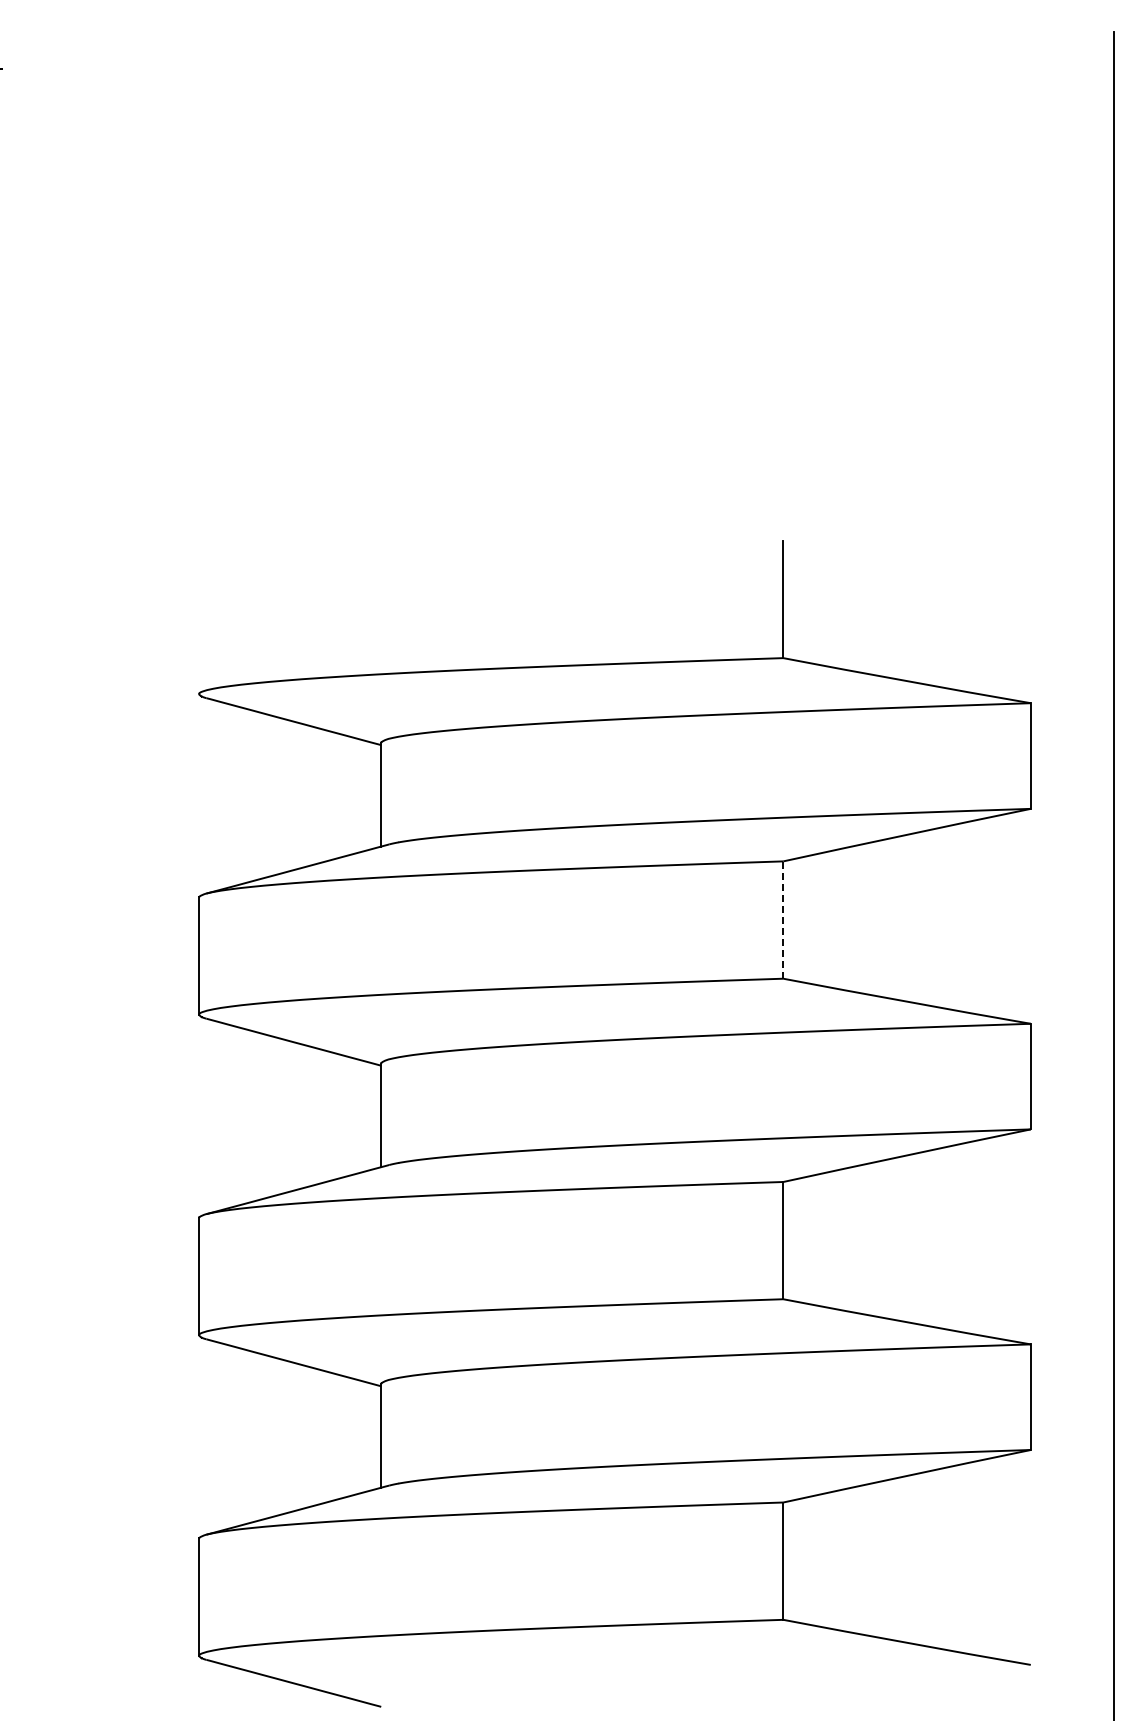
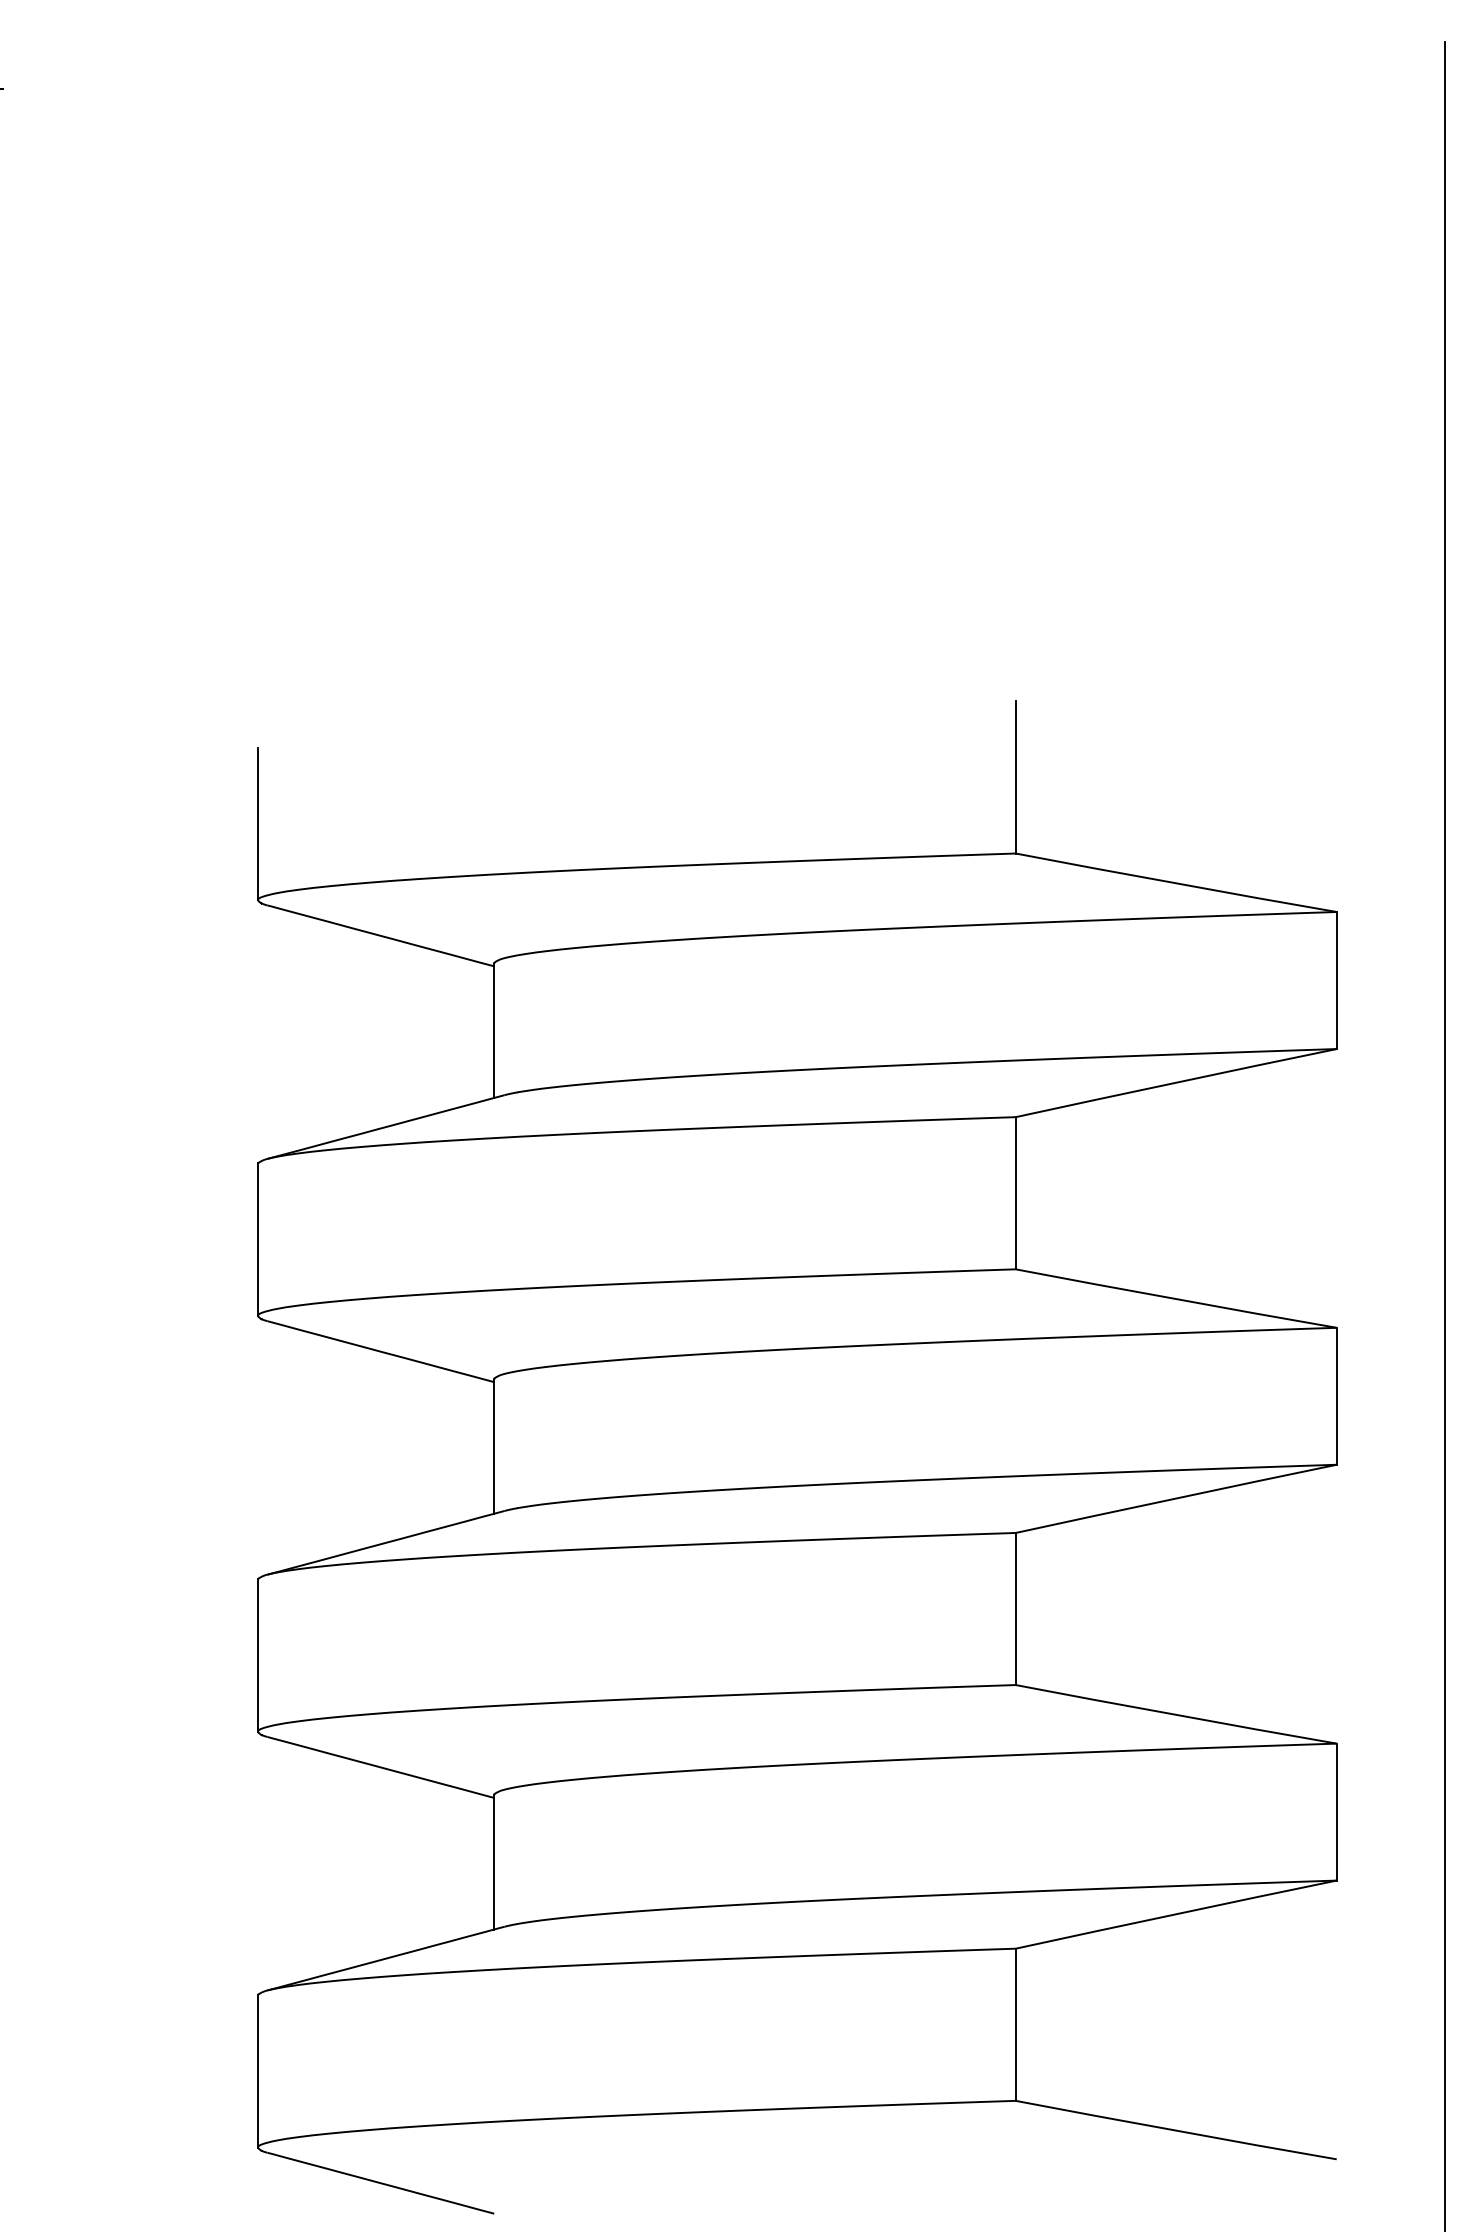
line: (199, 635) -> (258, 824), added
line: (783, 920) -> (1015, 1193), dashed -> solid

